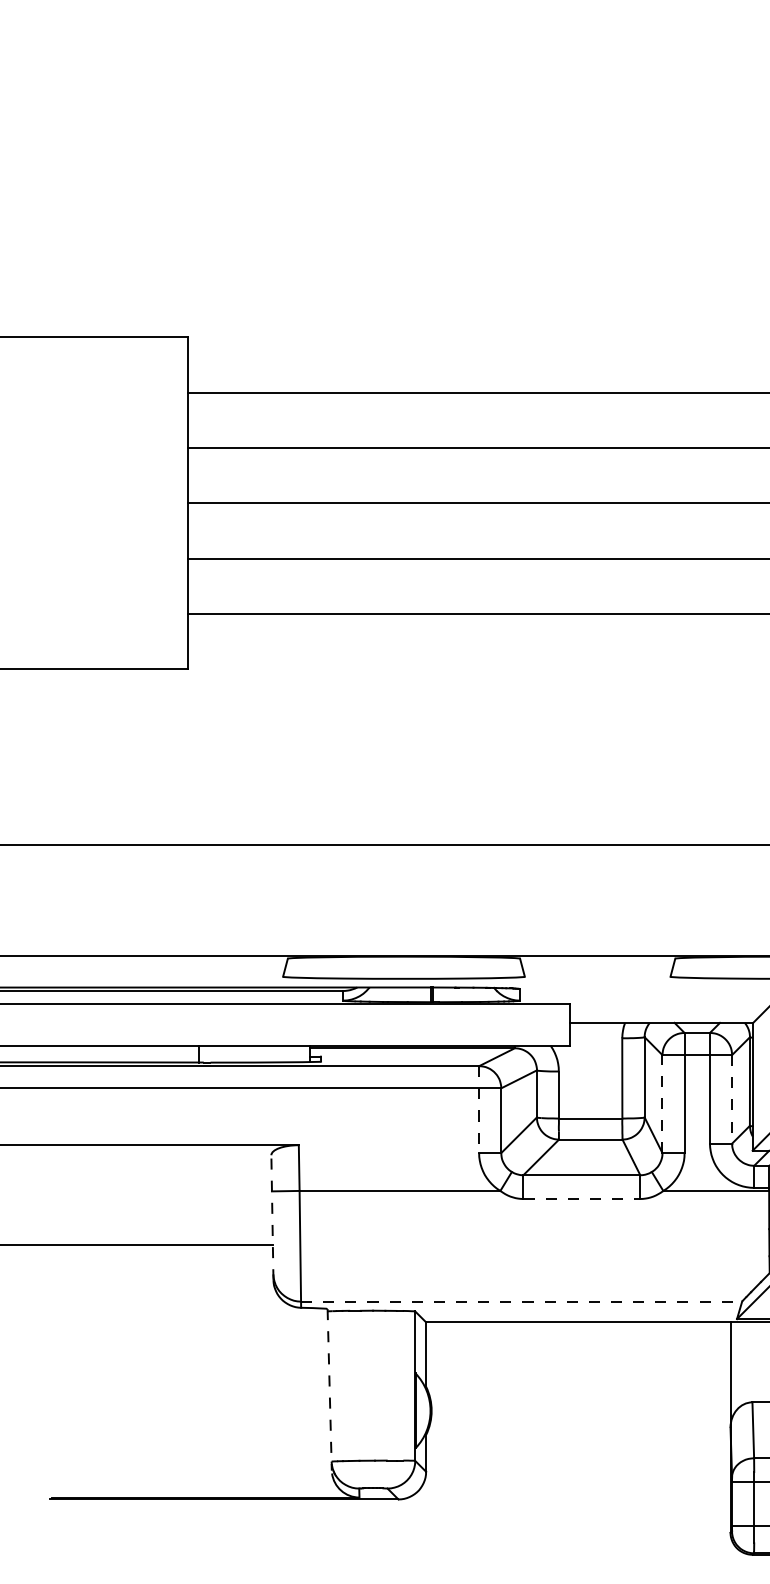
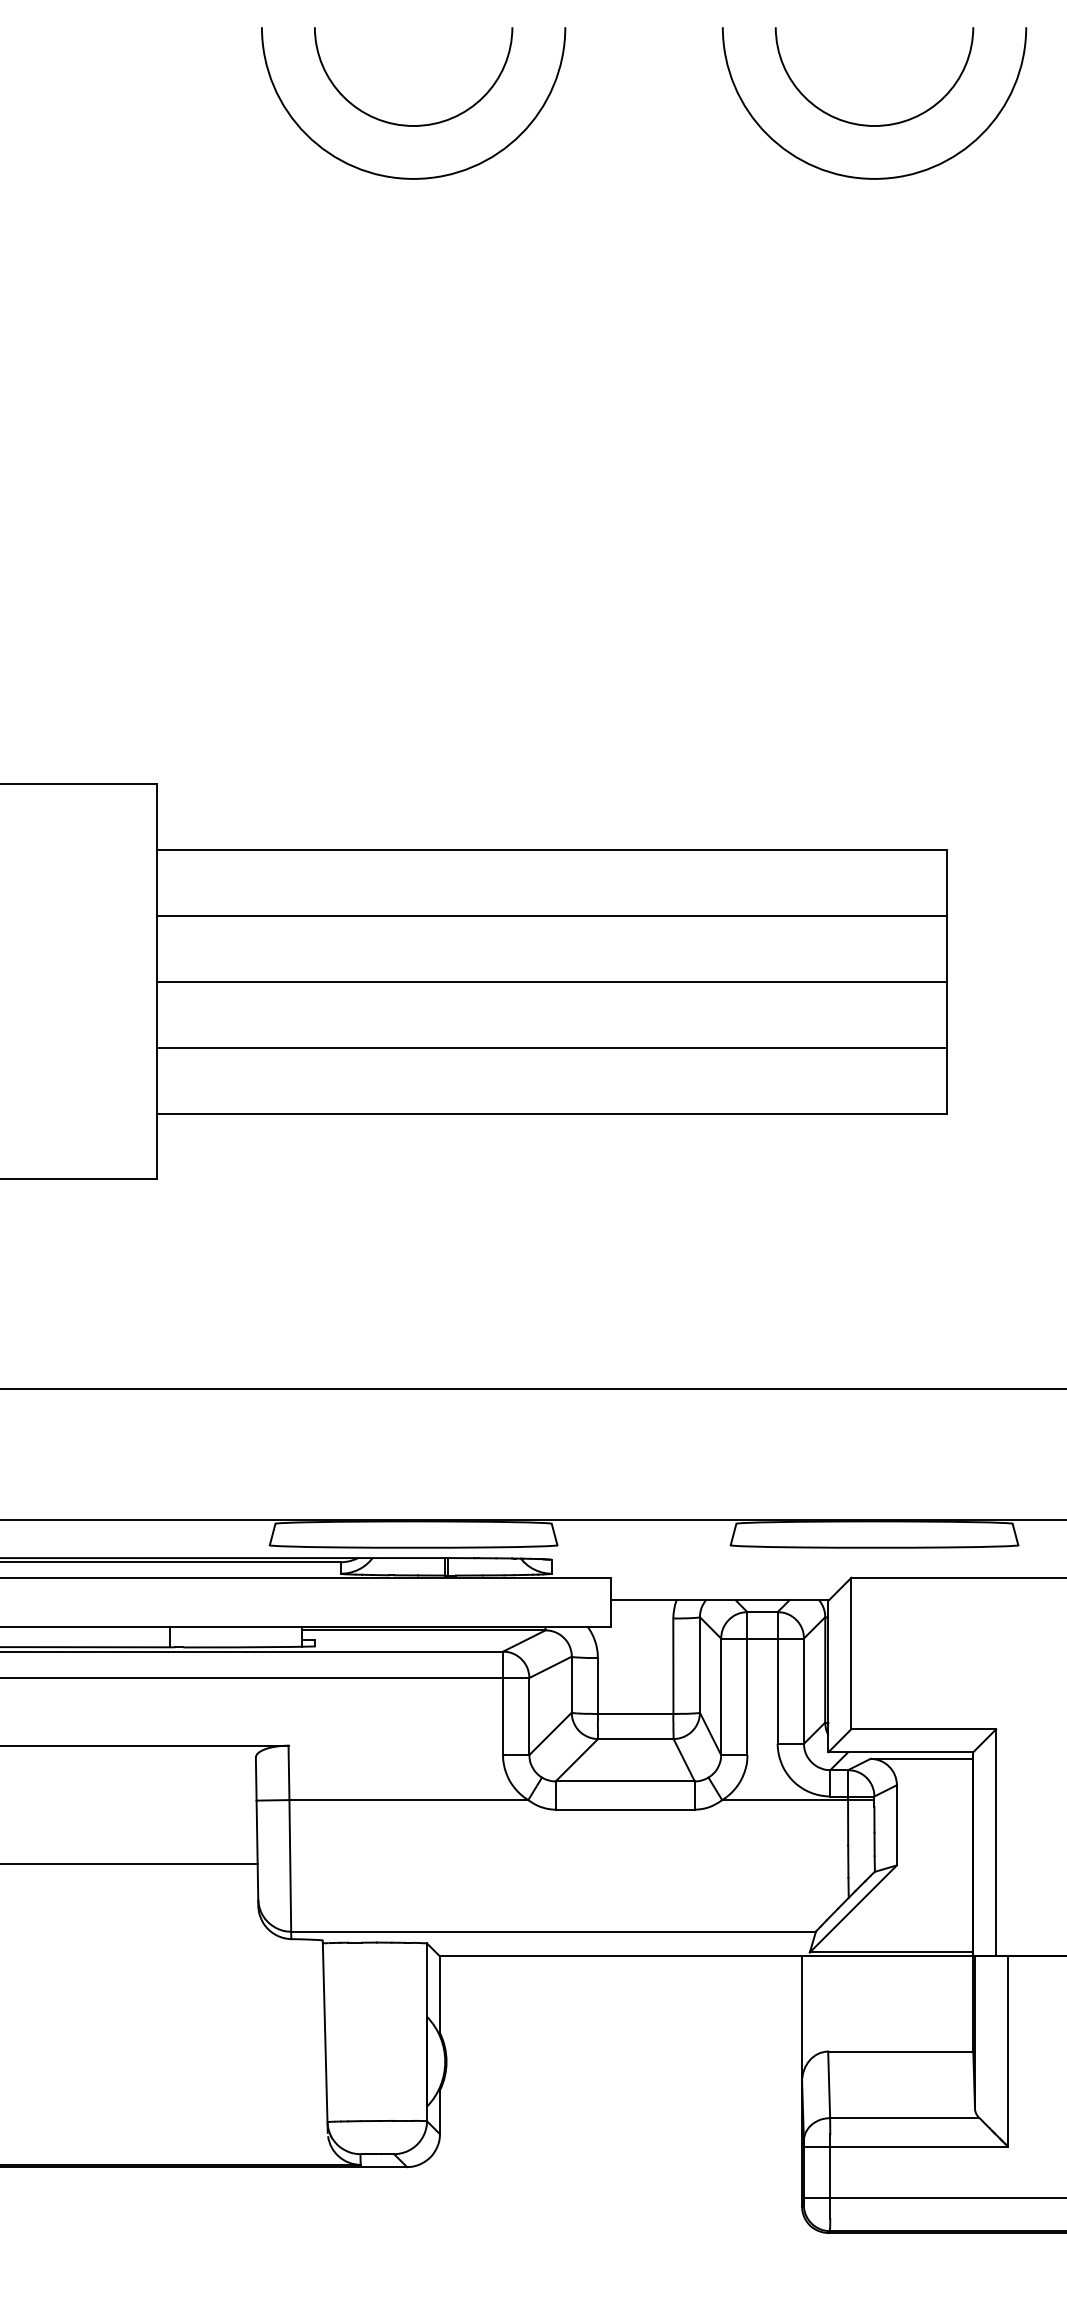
line: (731, 1099) -> (803, 1691), dashed -> solid
line: (662, 1103) -> (721, 1696), dashed -> solid
line: (479, 1109) -> (503, 1703), dashed -> solid
line: (582, 1198) -> (625, 1809), dashed -> solid
line: (272, 1217) -> (257, 1831), dashed -> solid
line: (522, 1301) -> (554, 1931), dashed -> solid
line: (329, 1390) -> (325, 2037), dashed -> solid

